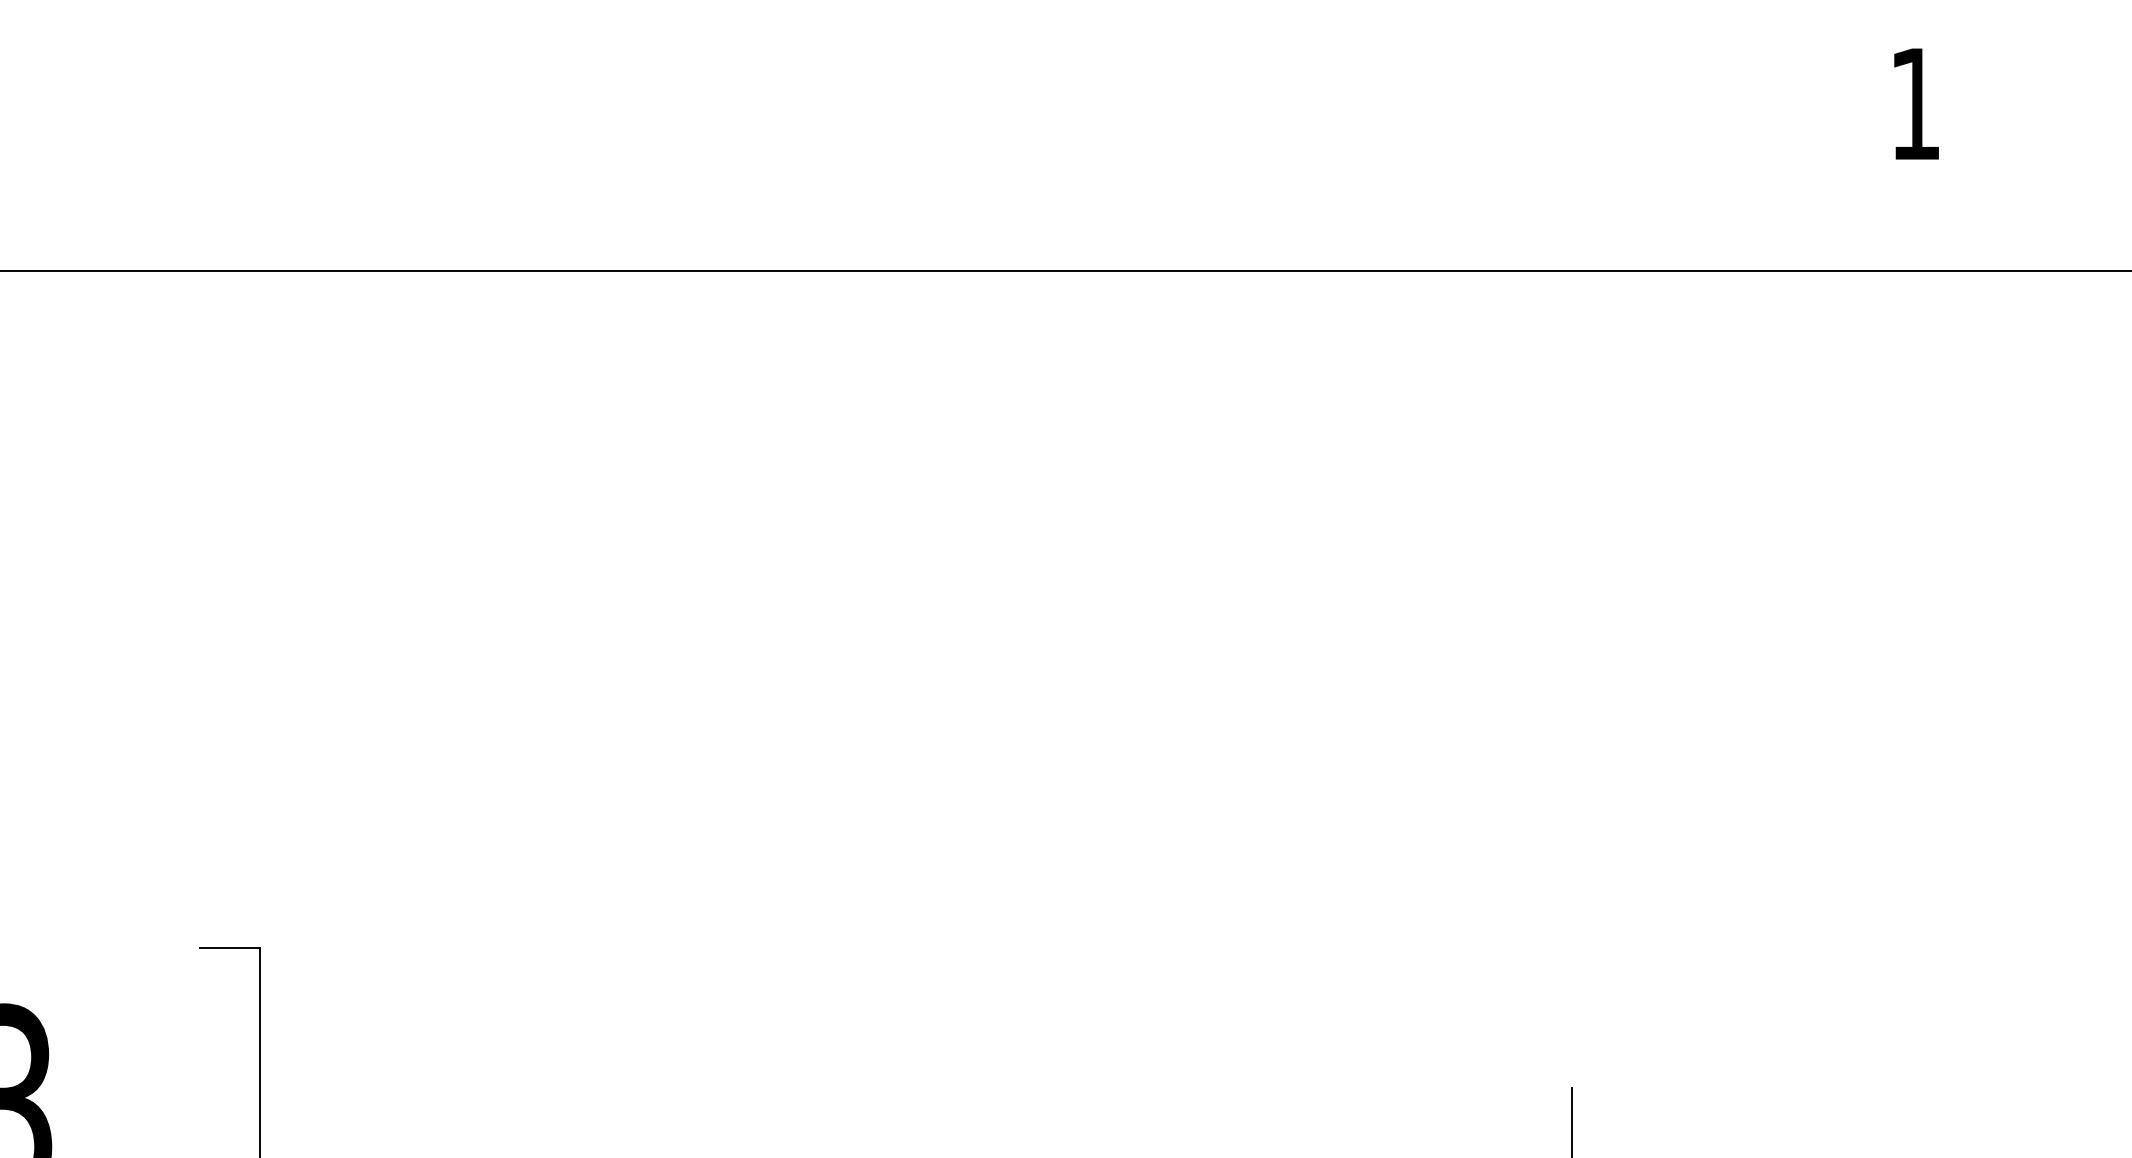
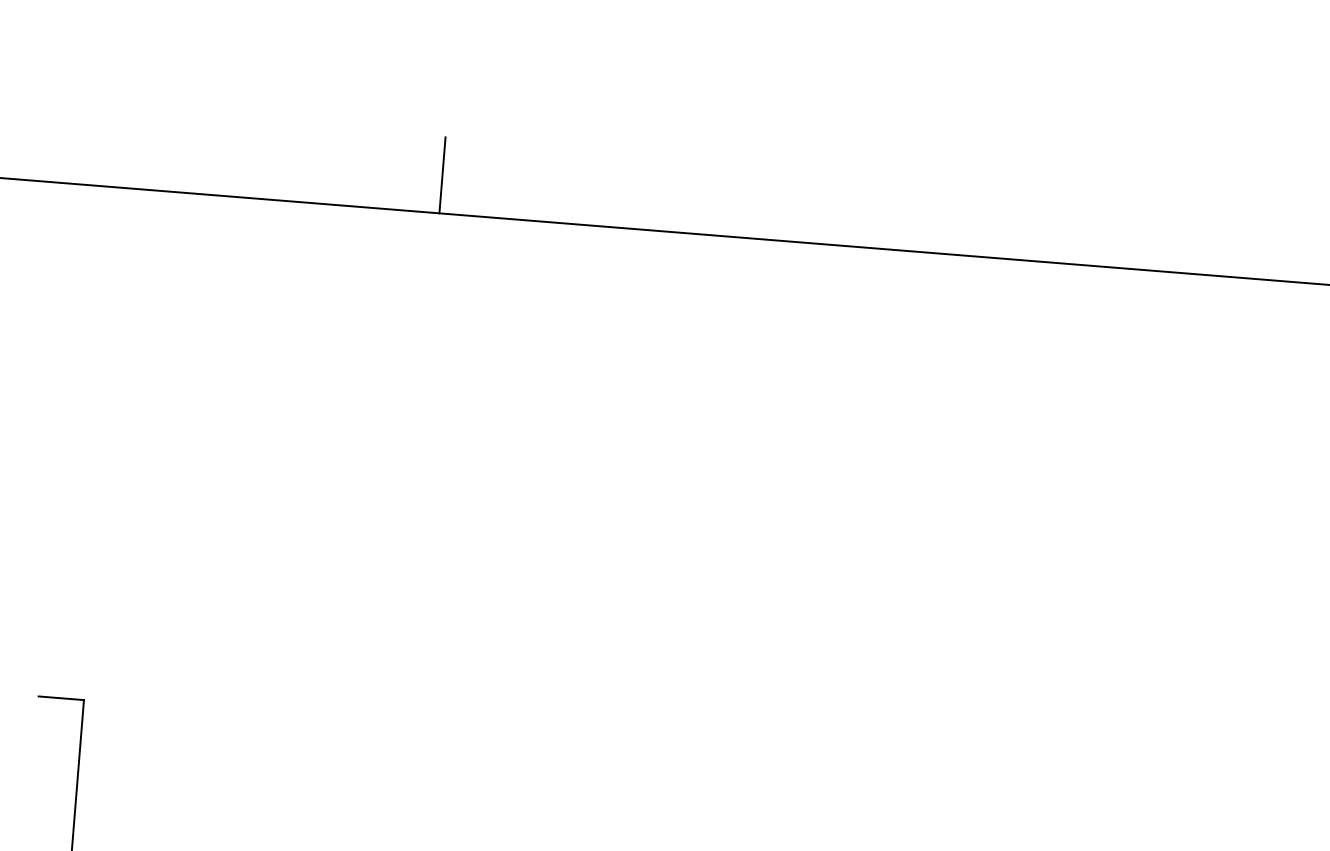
line: (675, 220) -> (442, 175), added

